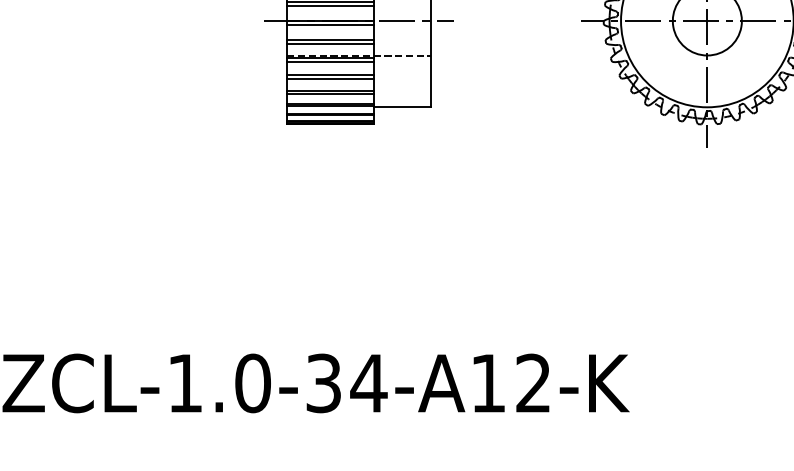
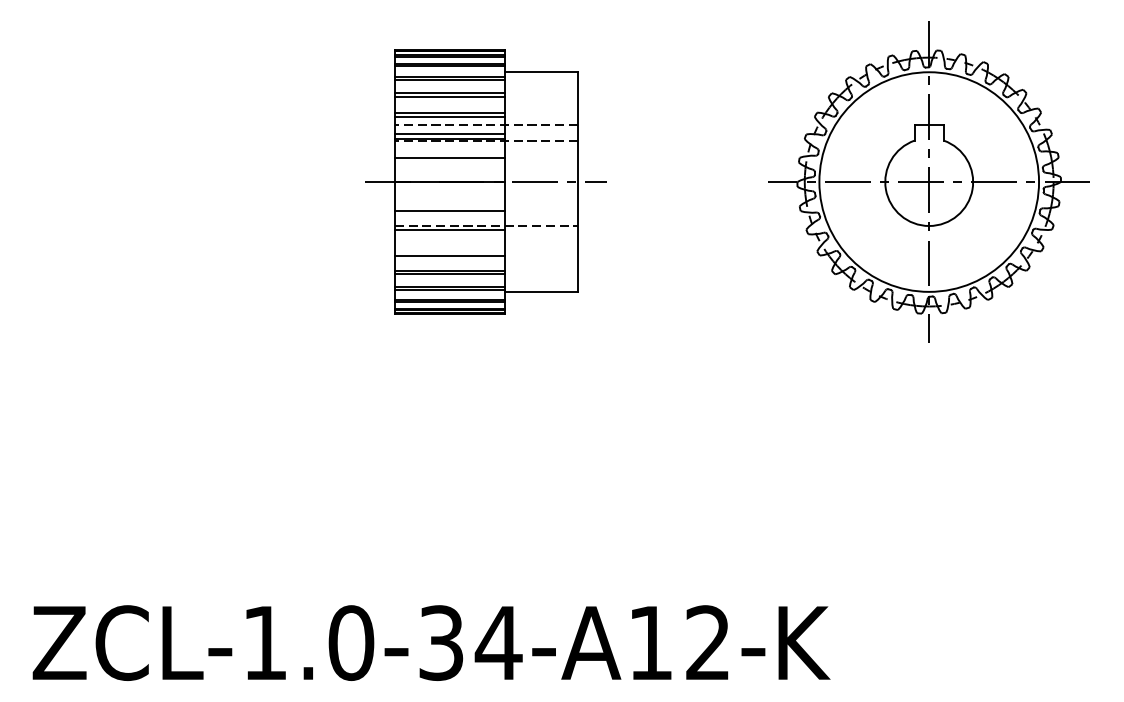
line: (330, 5) -> (449, 162), removed
line: (330, 24) -> (449, 186), removed
line: (330, 40) -> (449, 206), removed
line: (330, 62) -> (449, 234), removed
line: (330, 75) -> (449, 251), removed

